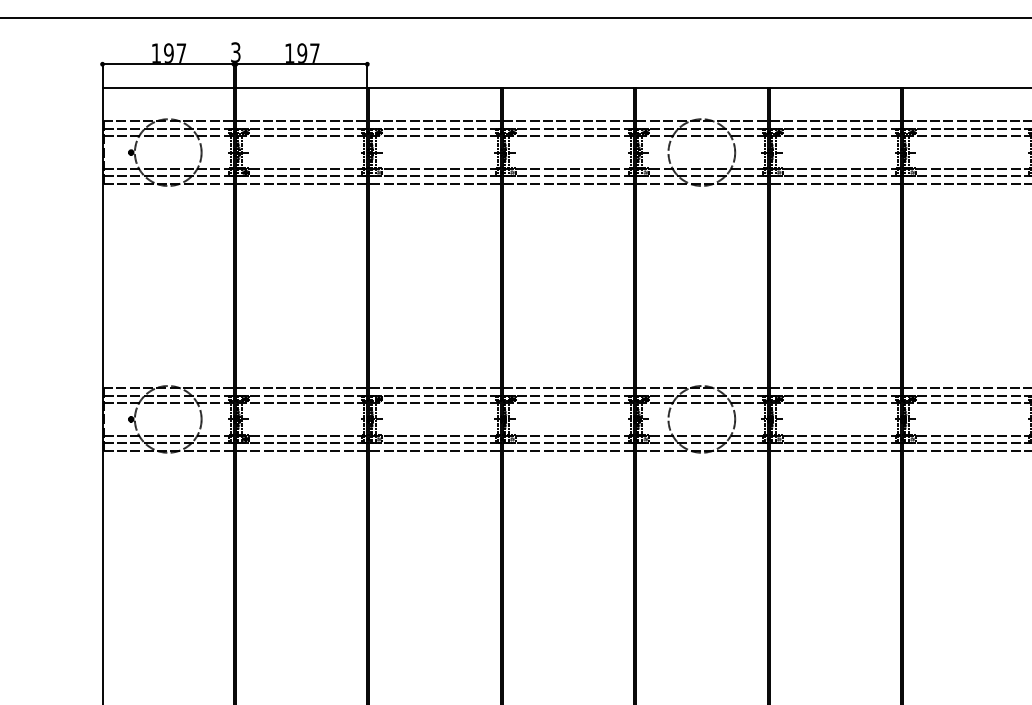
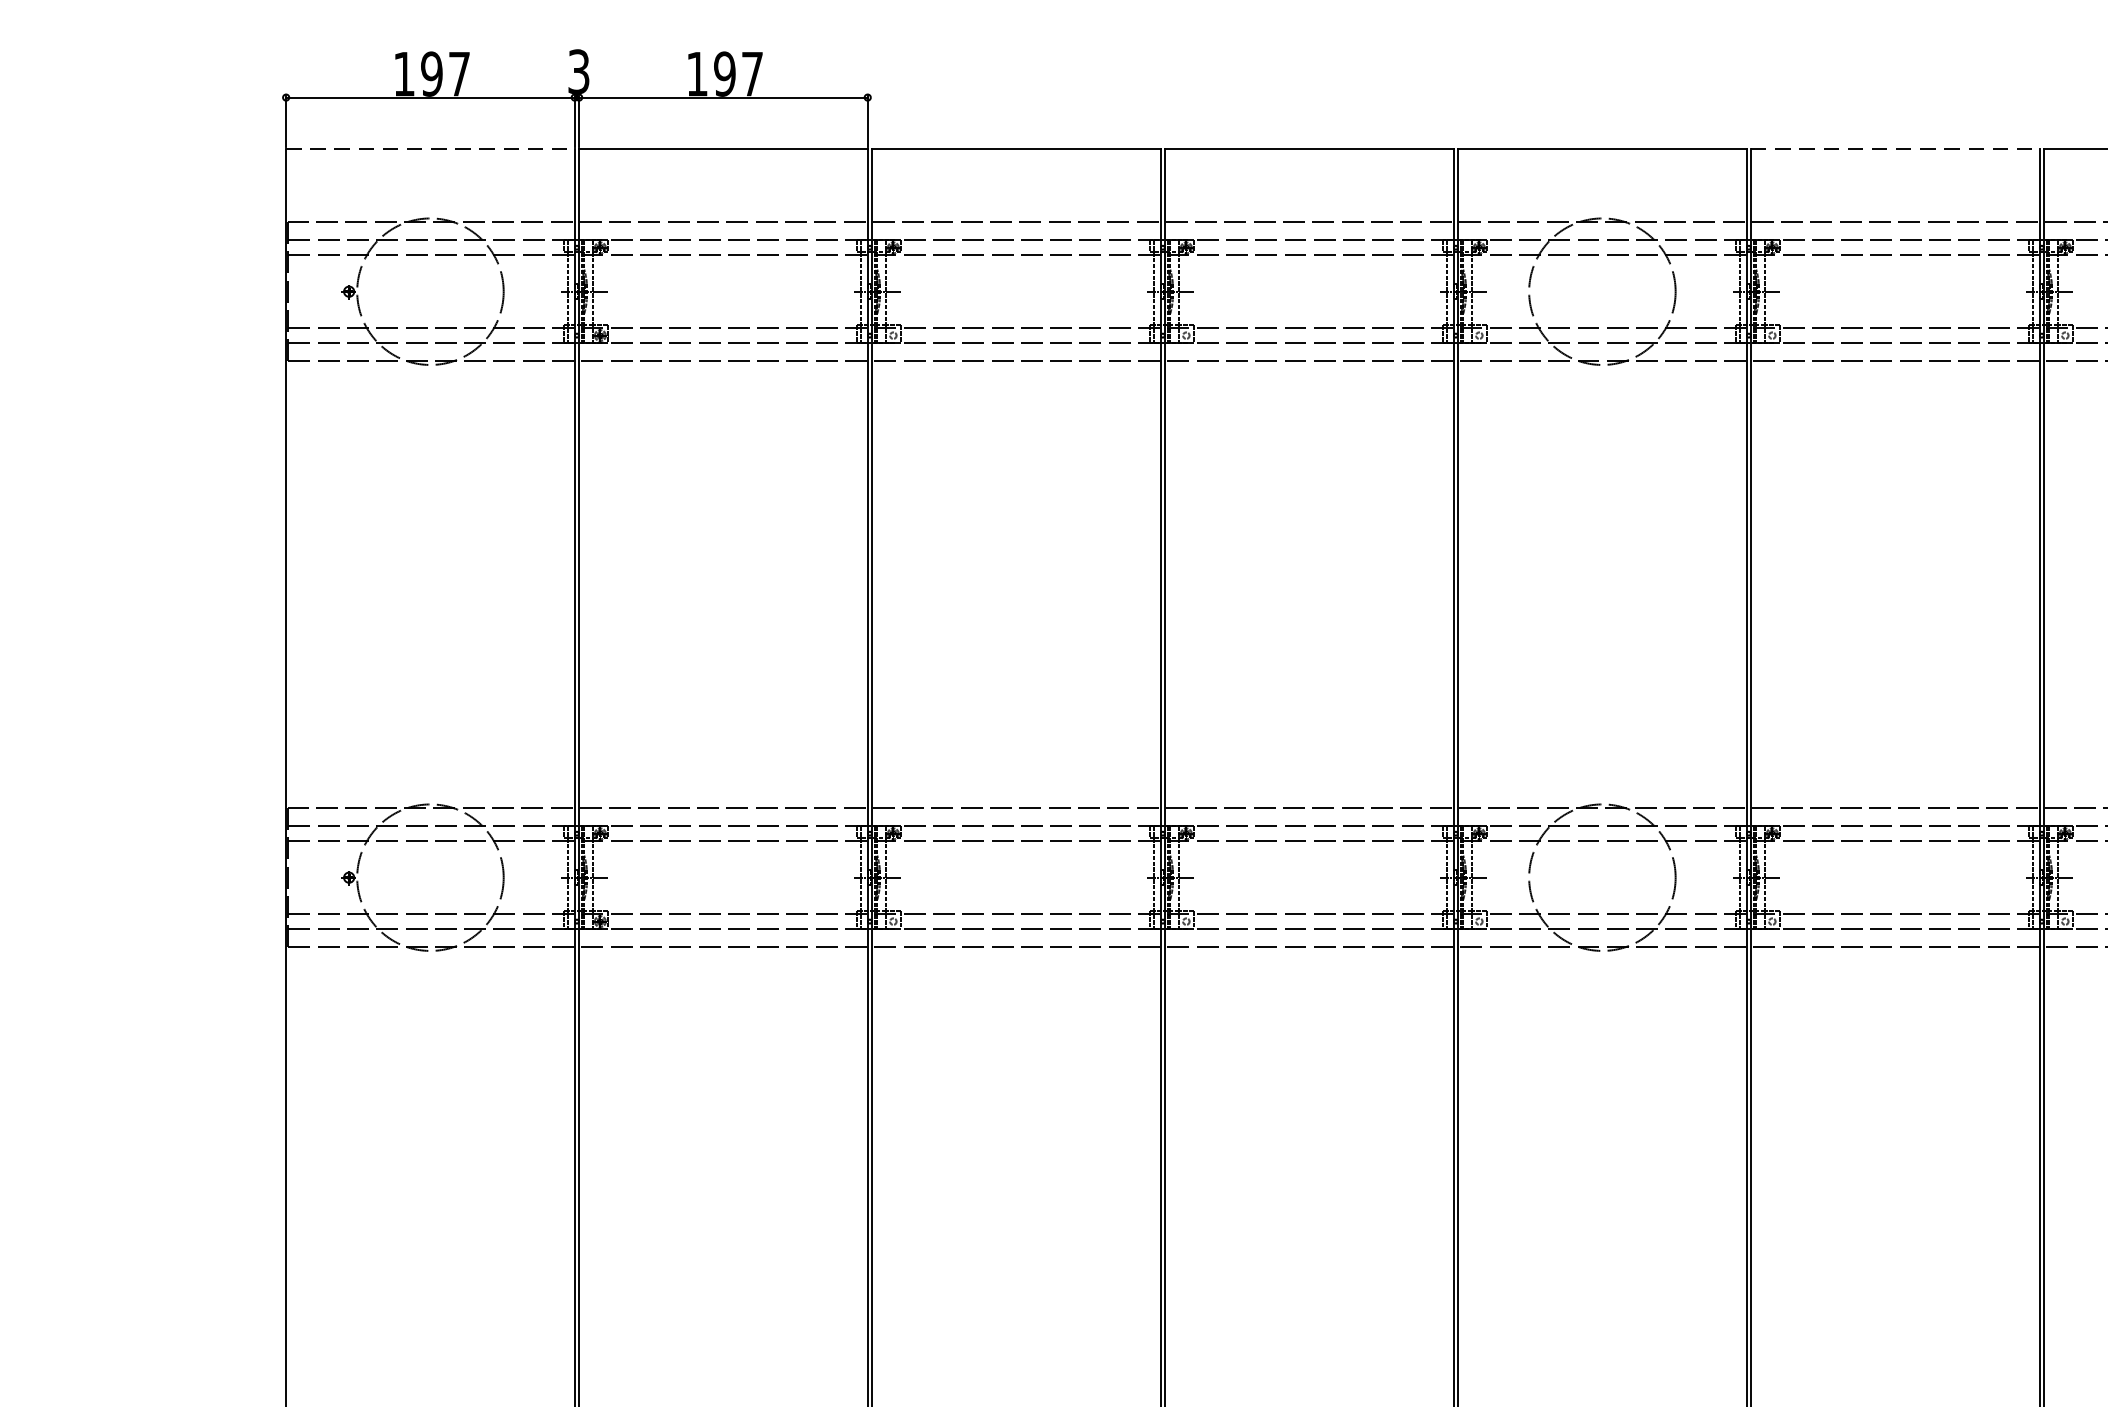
line: (168, 87) -> (430, 148), solid -> dashed
line: (835, 87) -> (1895, 148), solid -> dashed

